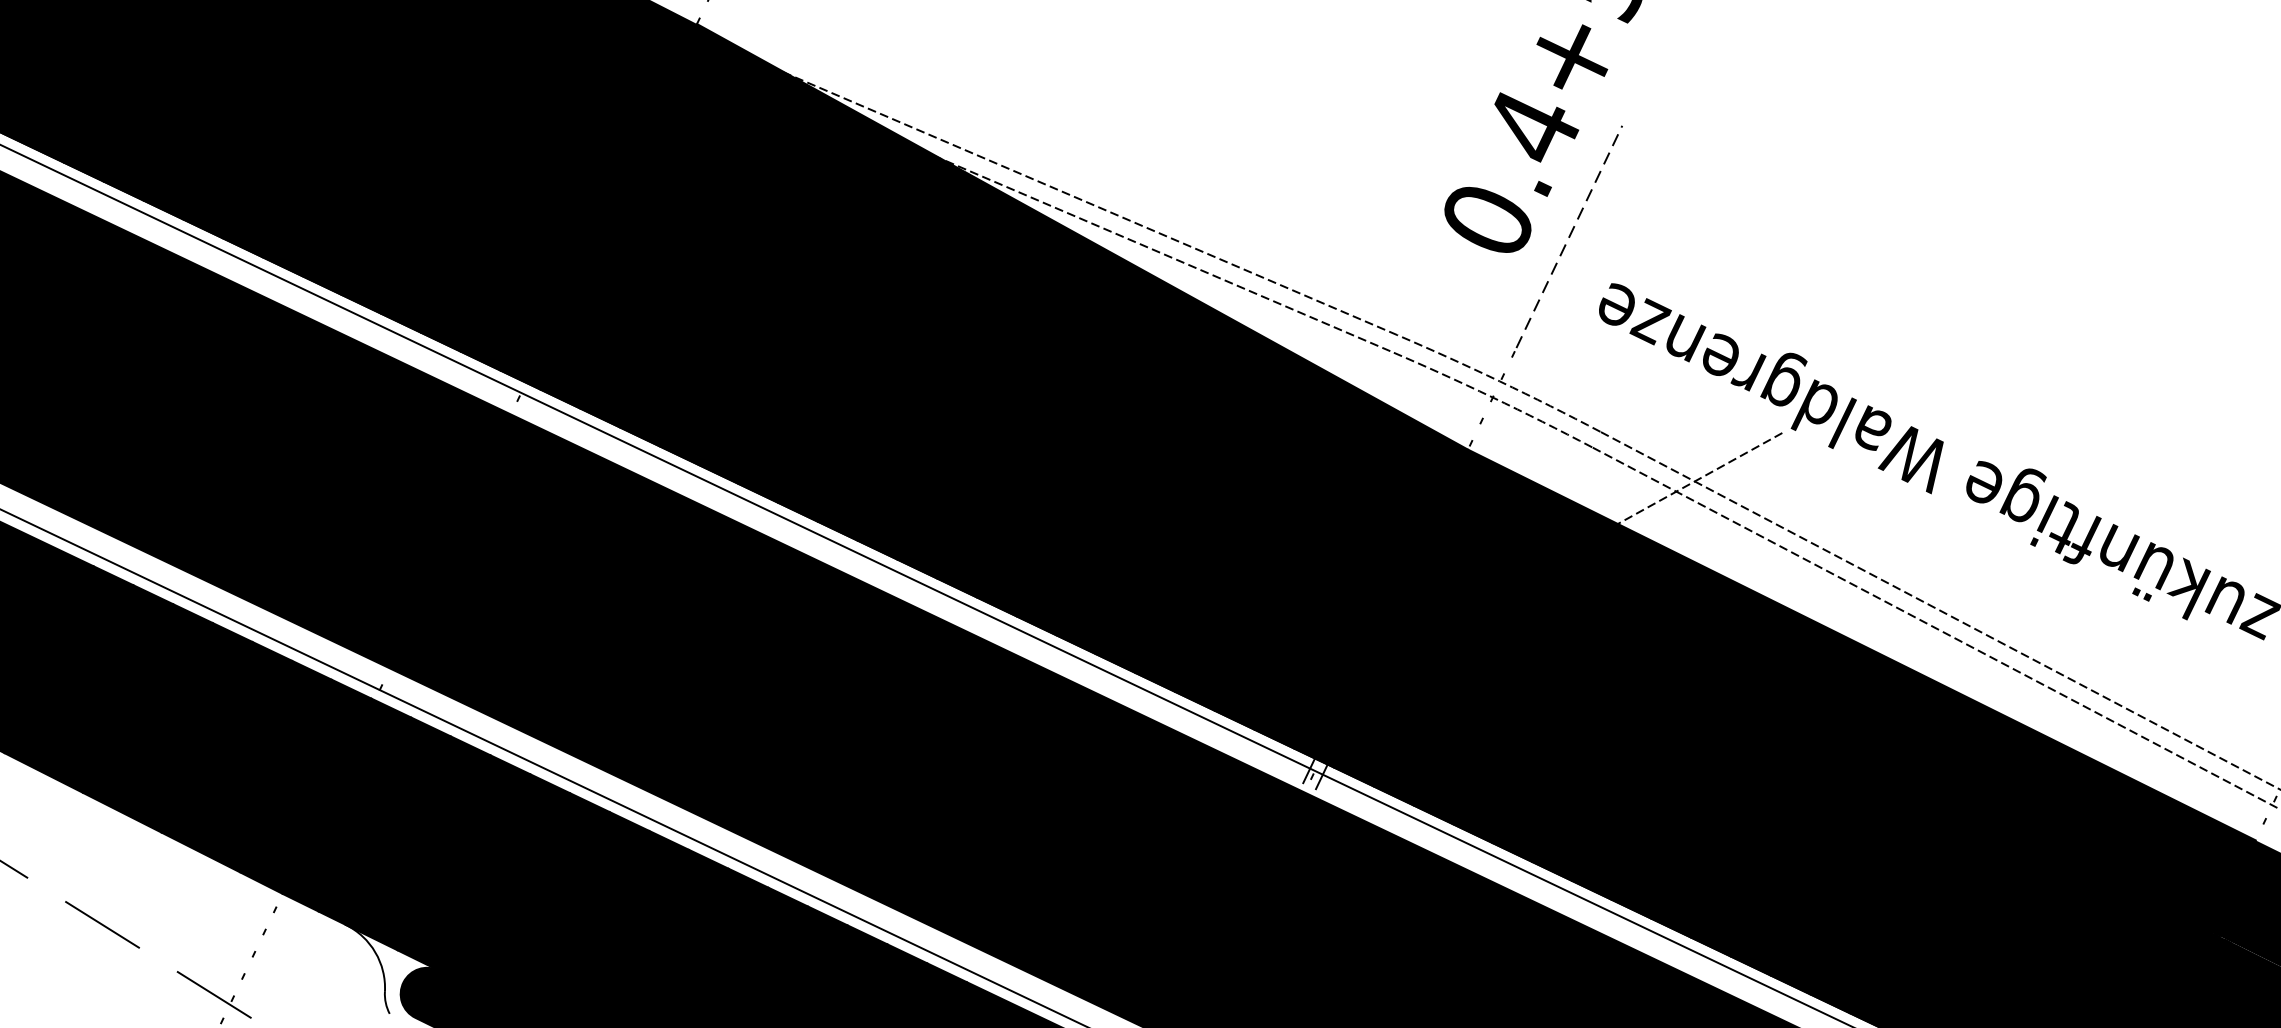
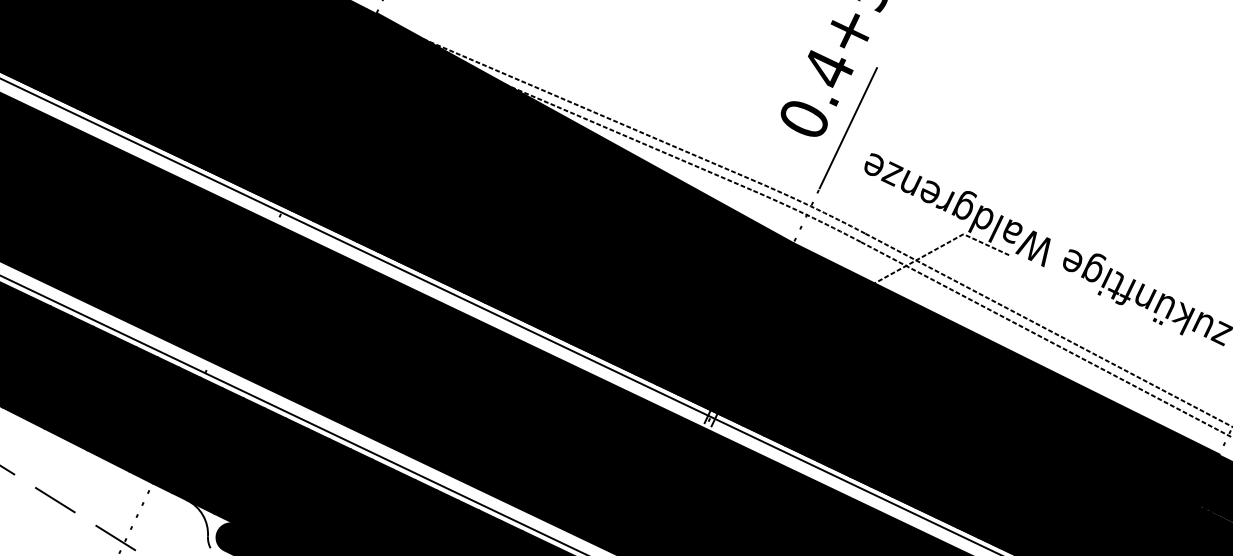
line: (1569, 237) -> (848, 128), dashed -> solid
line: (1824, 452) -> (986, 244), added

